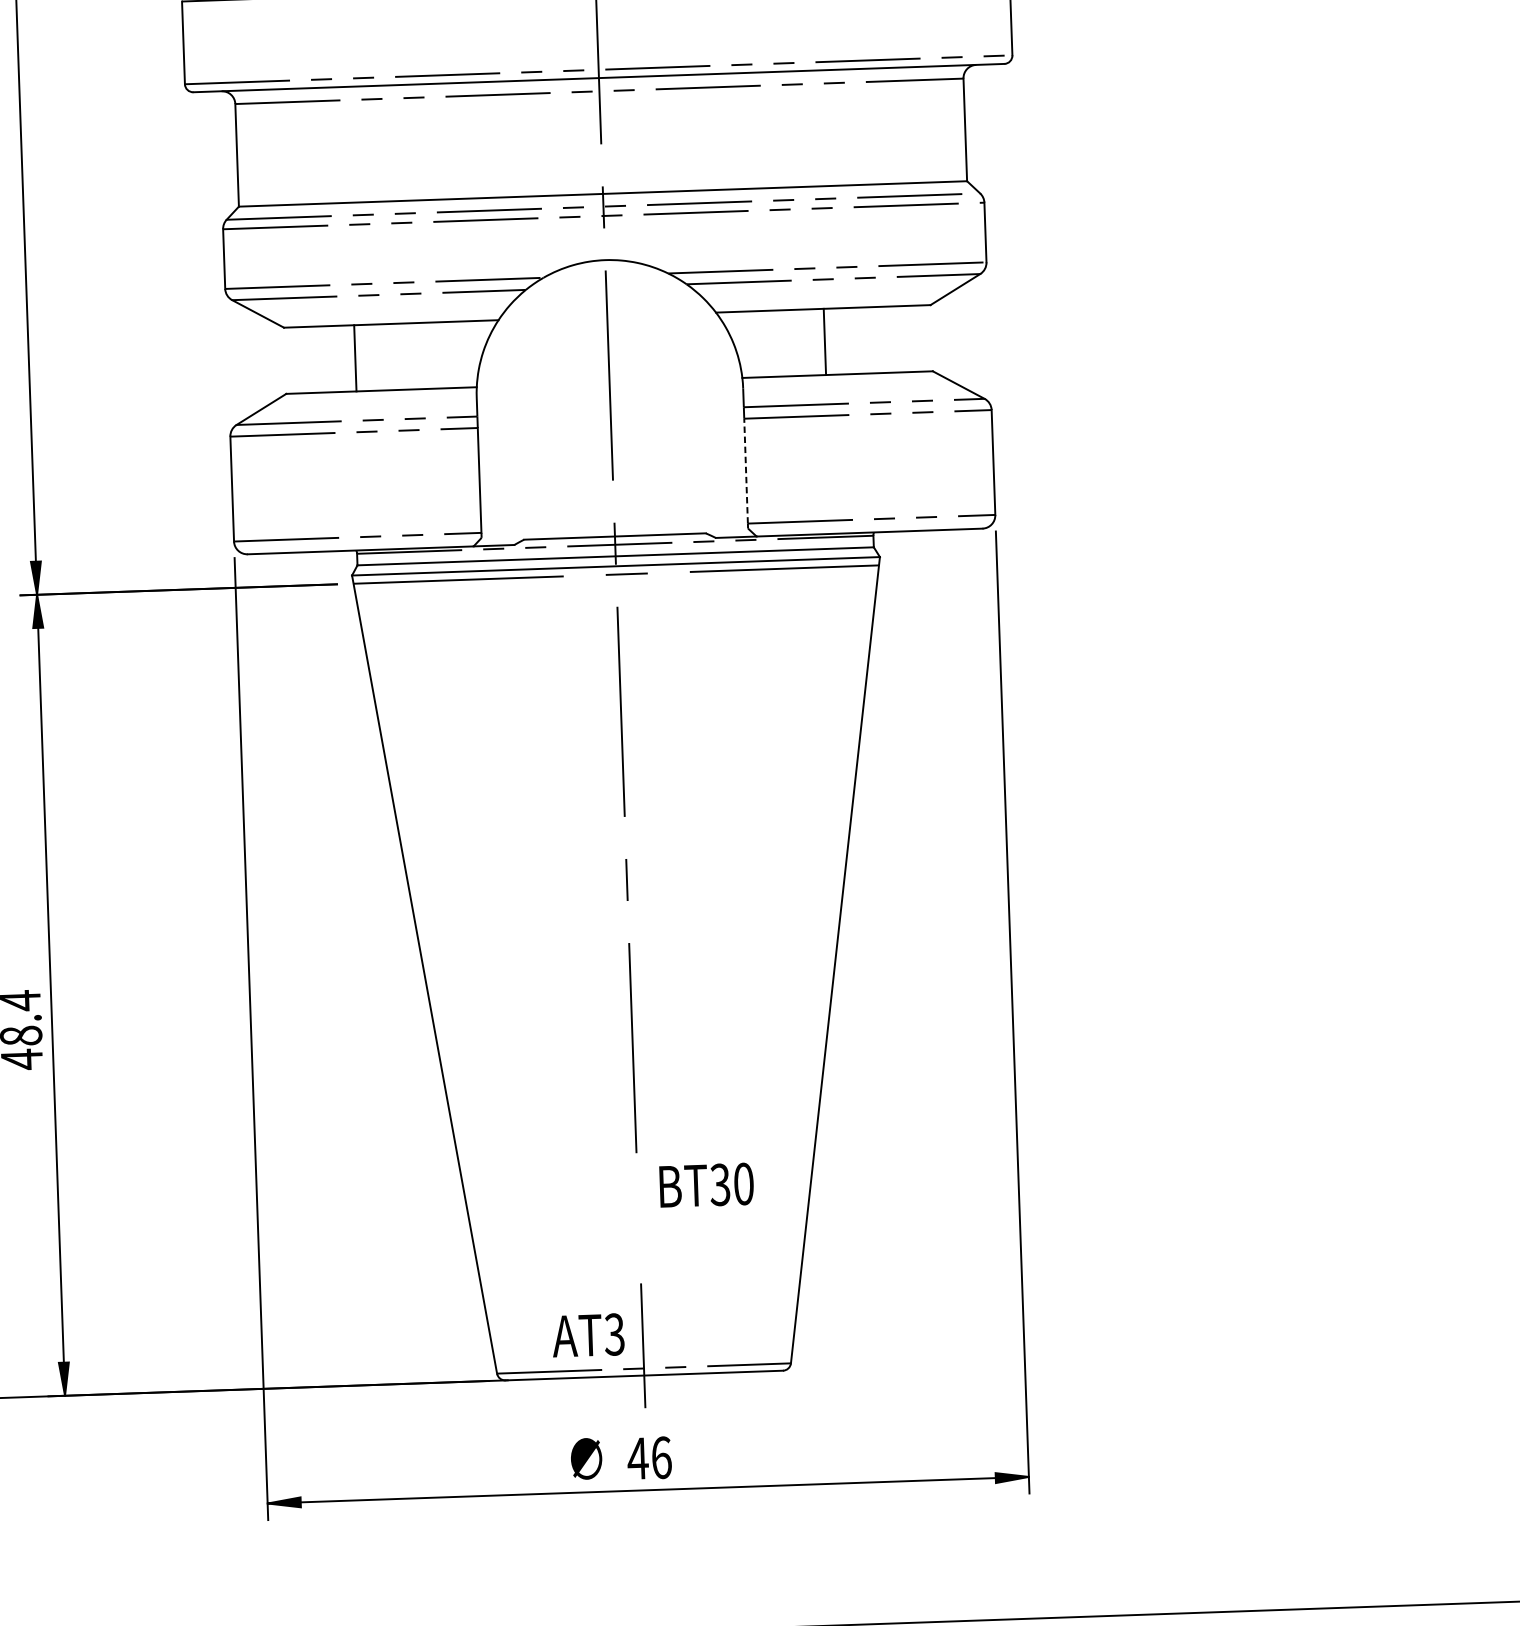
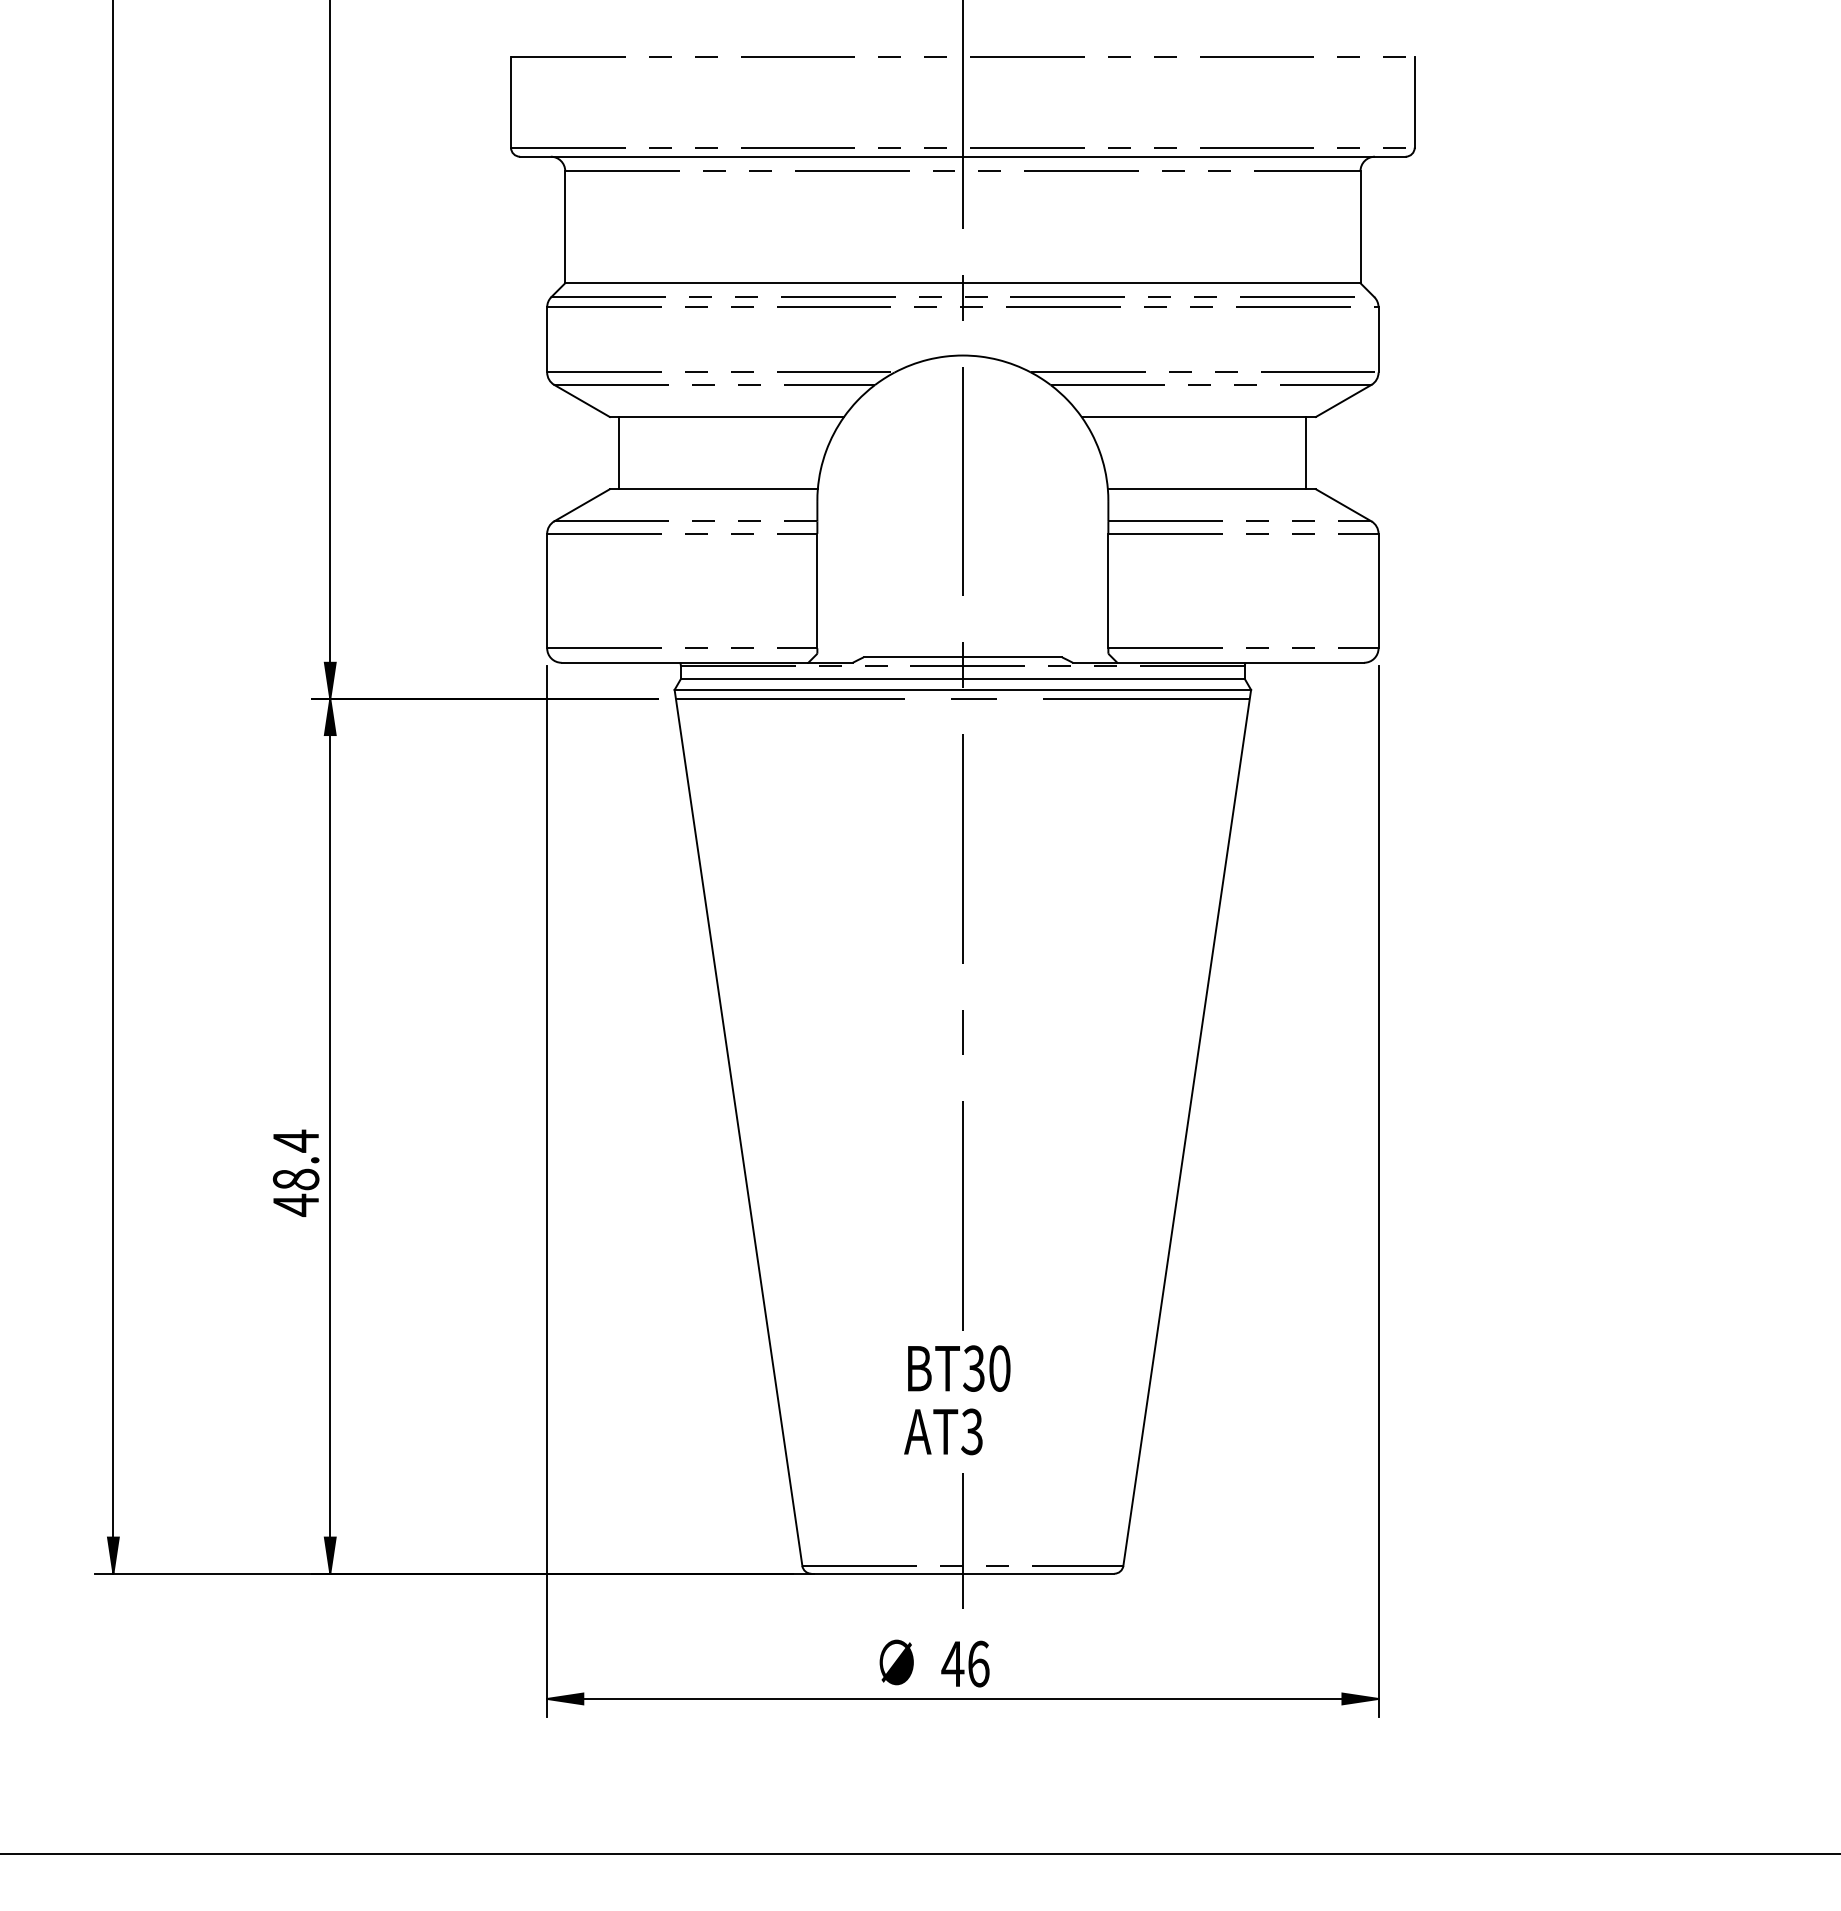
line: (825, 341) -> (1306, 452), moved
line: (355, 357) -> (619, 452), moved
line: (746, 470) -> (1108, 590), dashed -> solid
text: (706, 1185) -> (959, 1368), moved
text: (588, 1335) -> (943, 1431), moved

